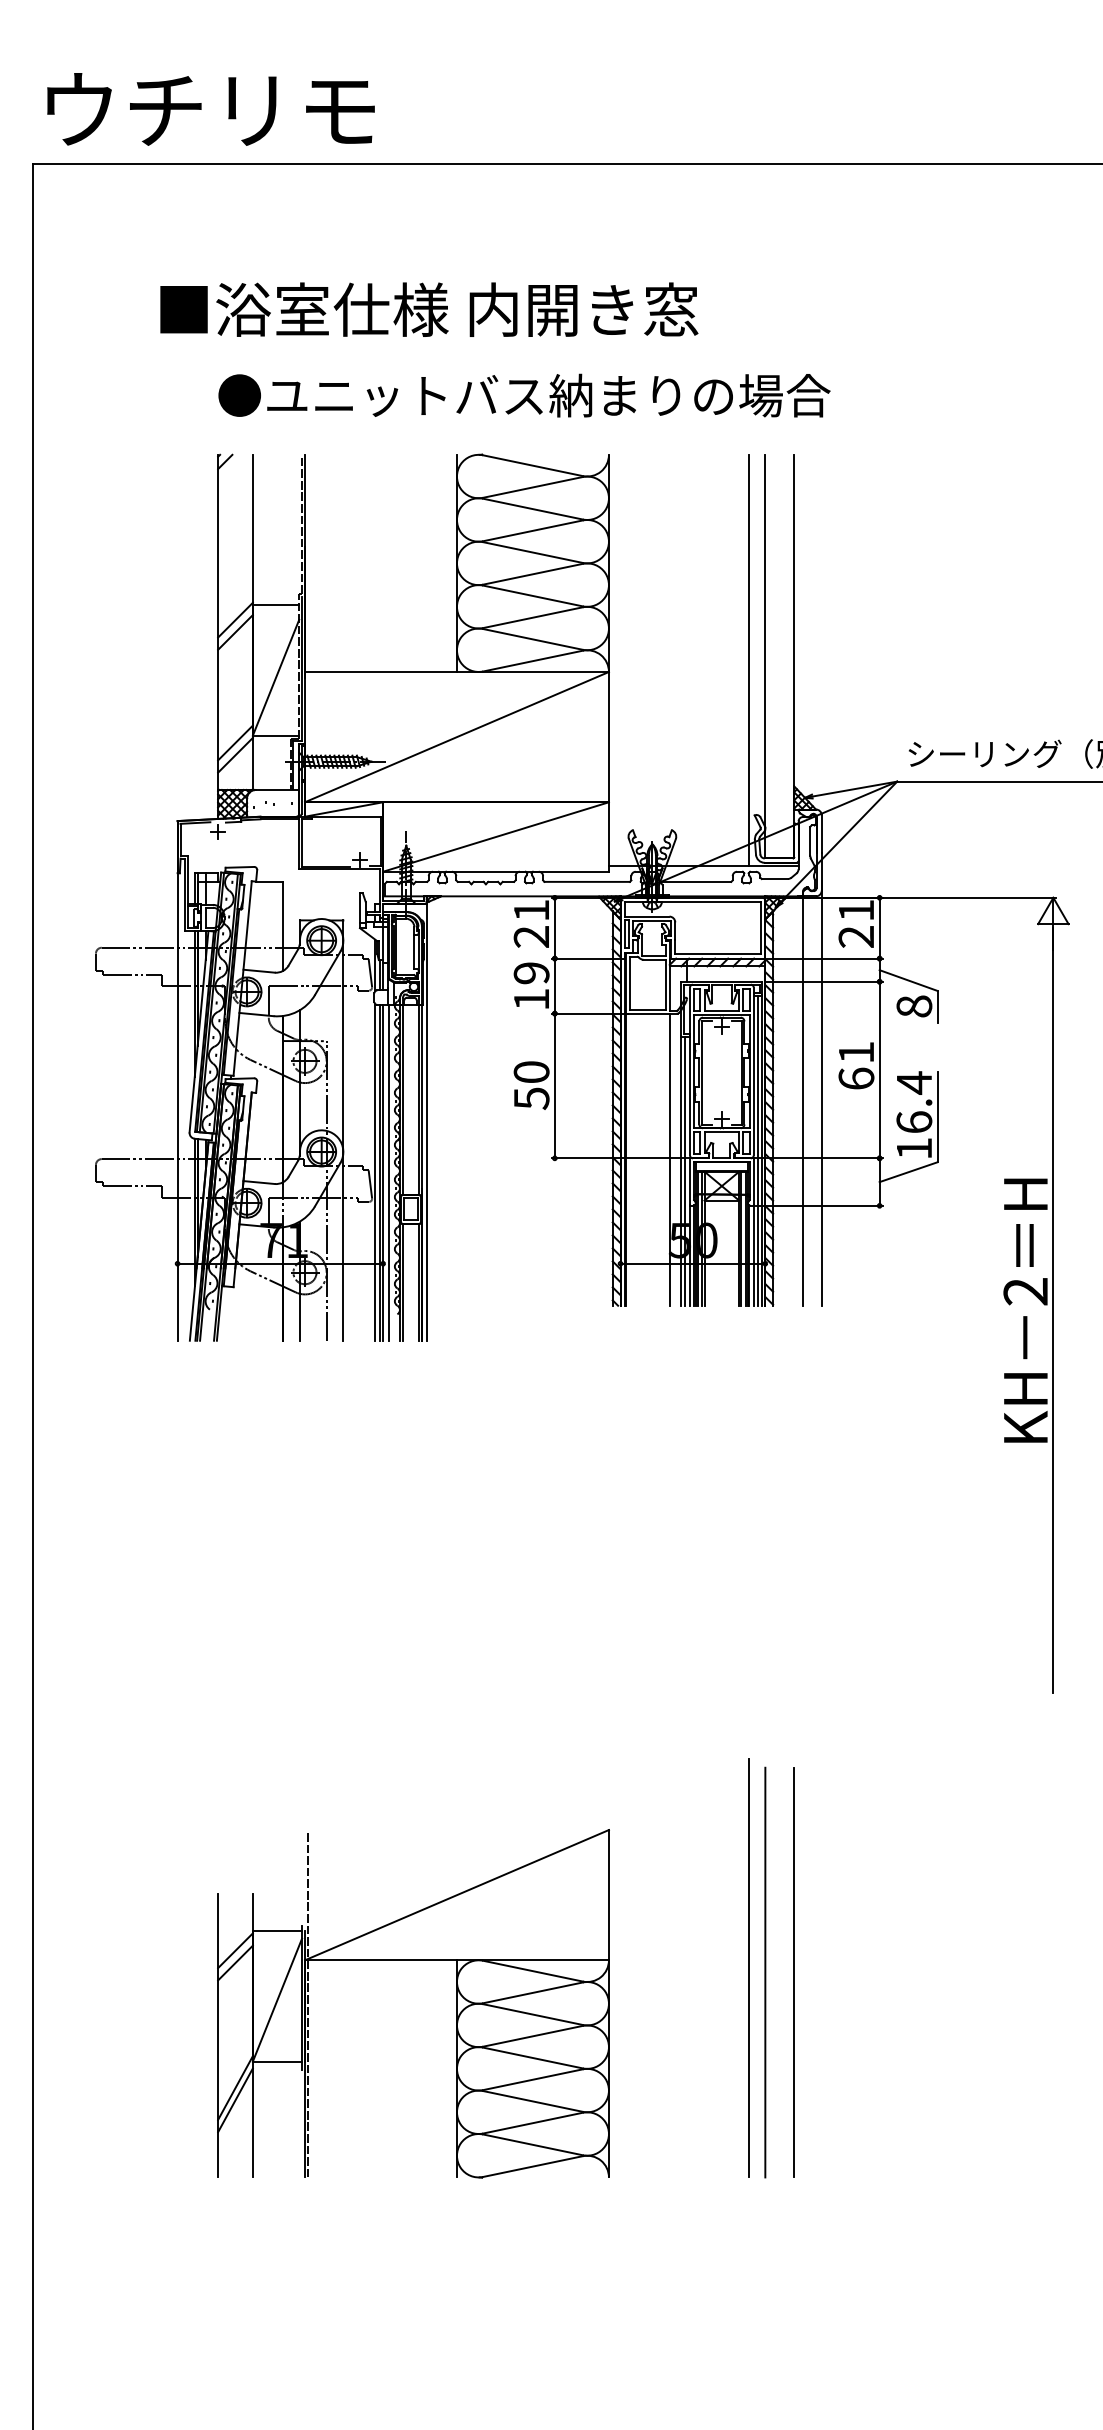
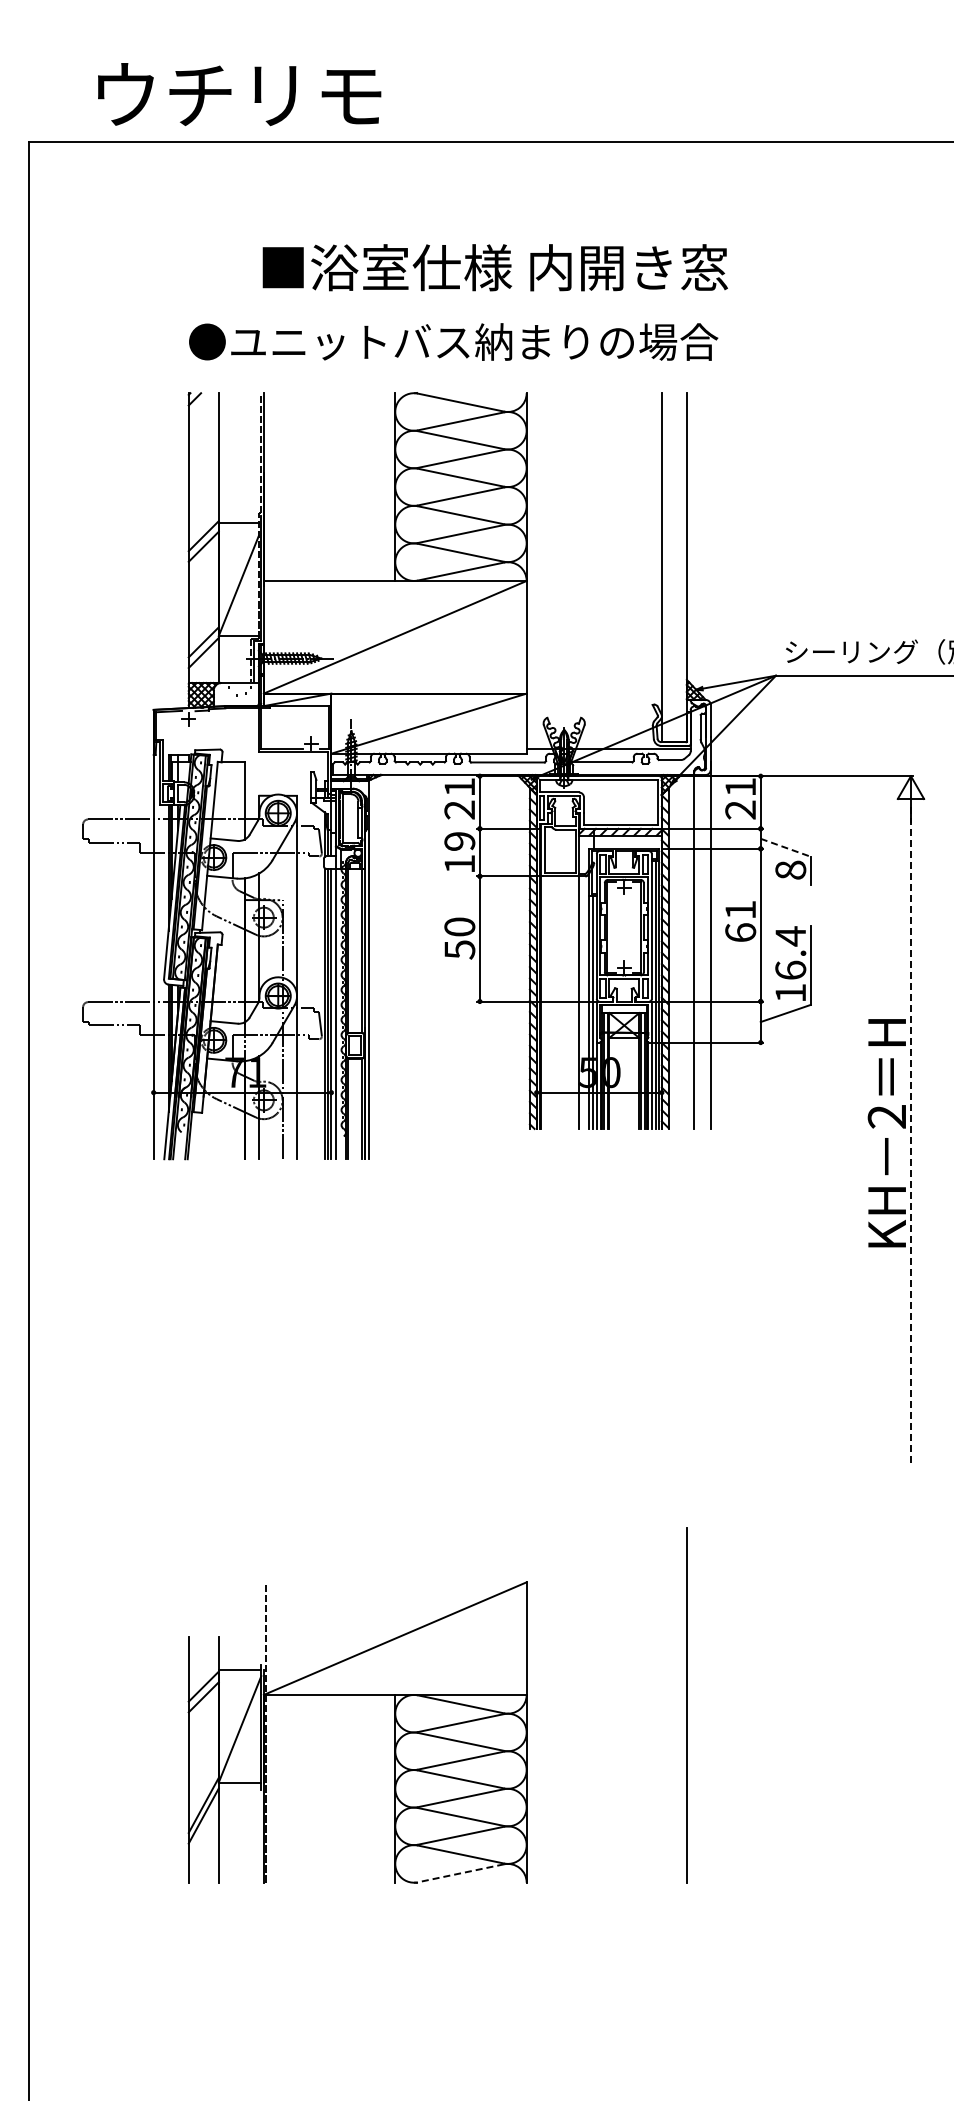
text: (210, 109) -> (239, 94), moved
text: (428, 309) -> (494, 267), moved
line: (749, 659) -> (648, 570), removed
line: (908, 980) -> (785, 847), solid -> dashed
line: (1052, 1309) -> (910, 1132), solid -> dashed
line: (749, 1967) -> (648, 1701), removed
line: (764, 1972) -> (661, 1705), removed
line: (532, 2166) -> (460, 1873), solid -> dashed

